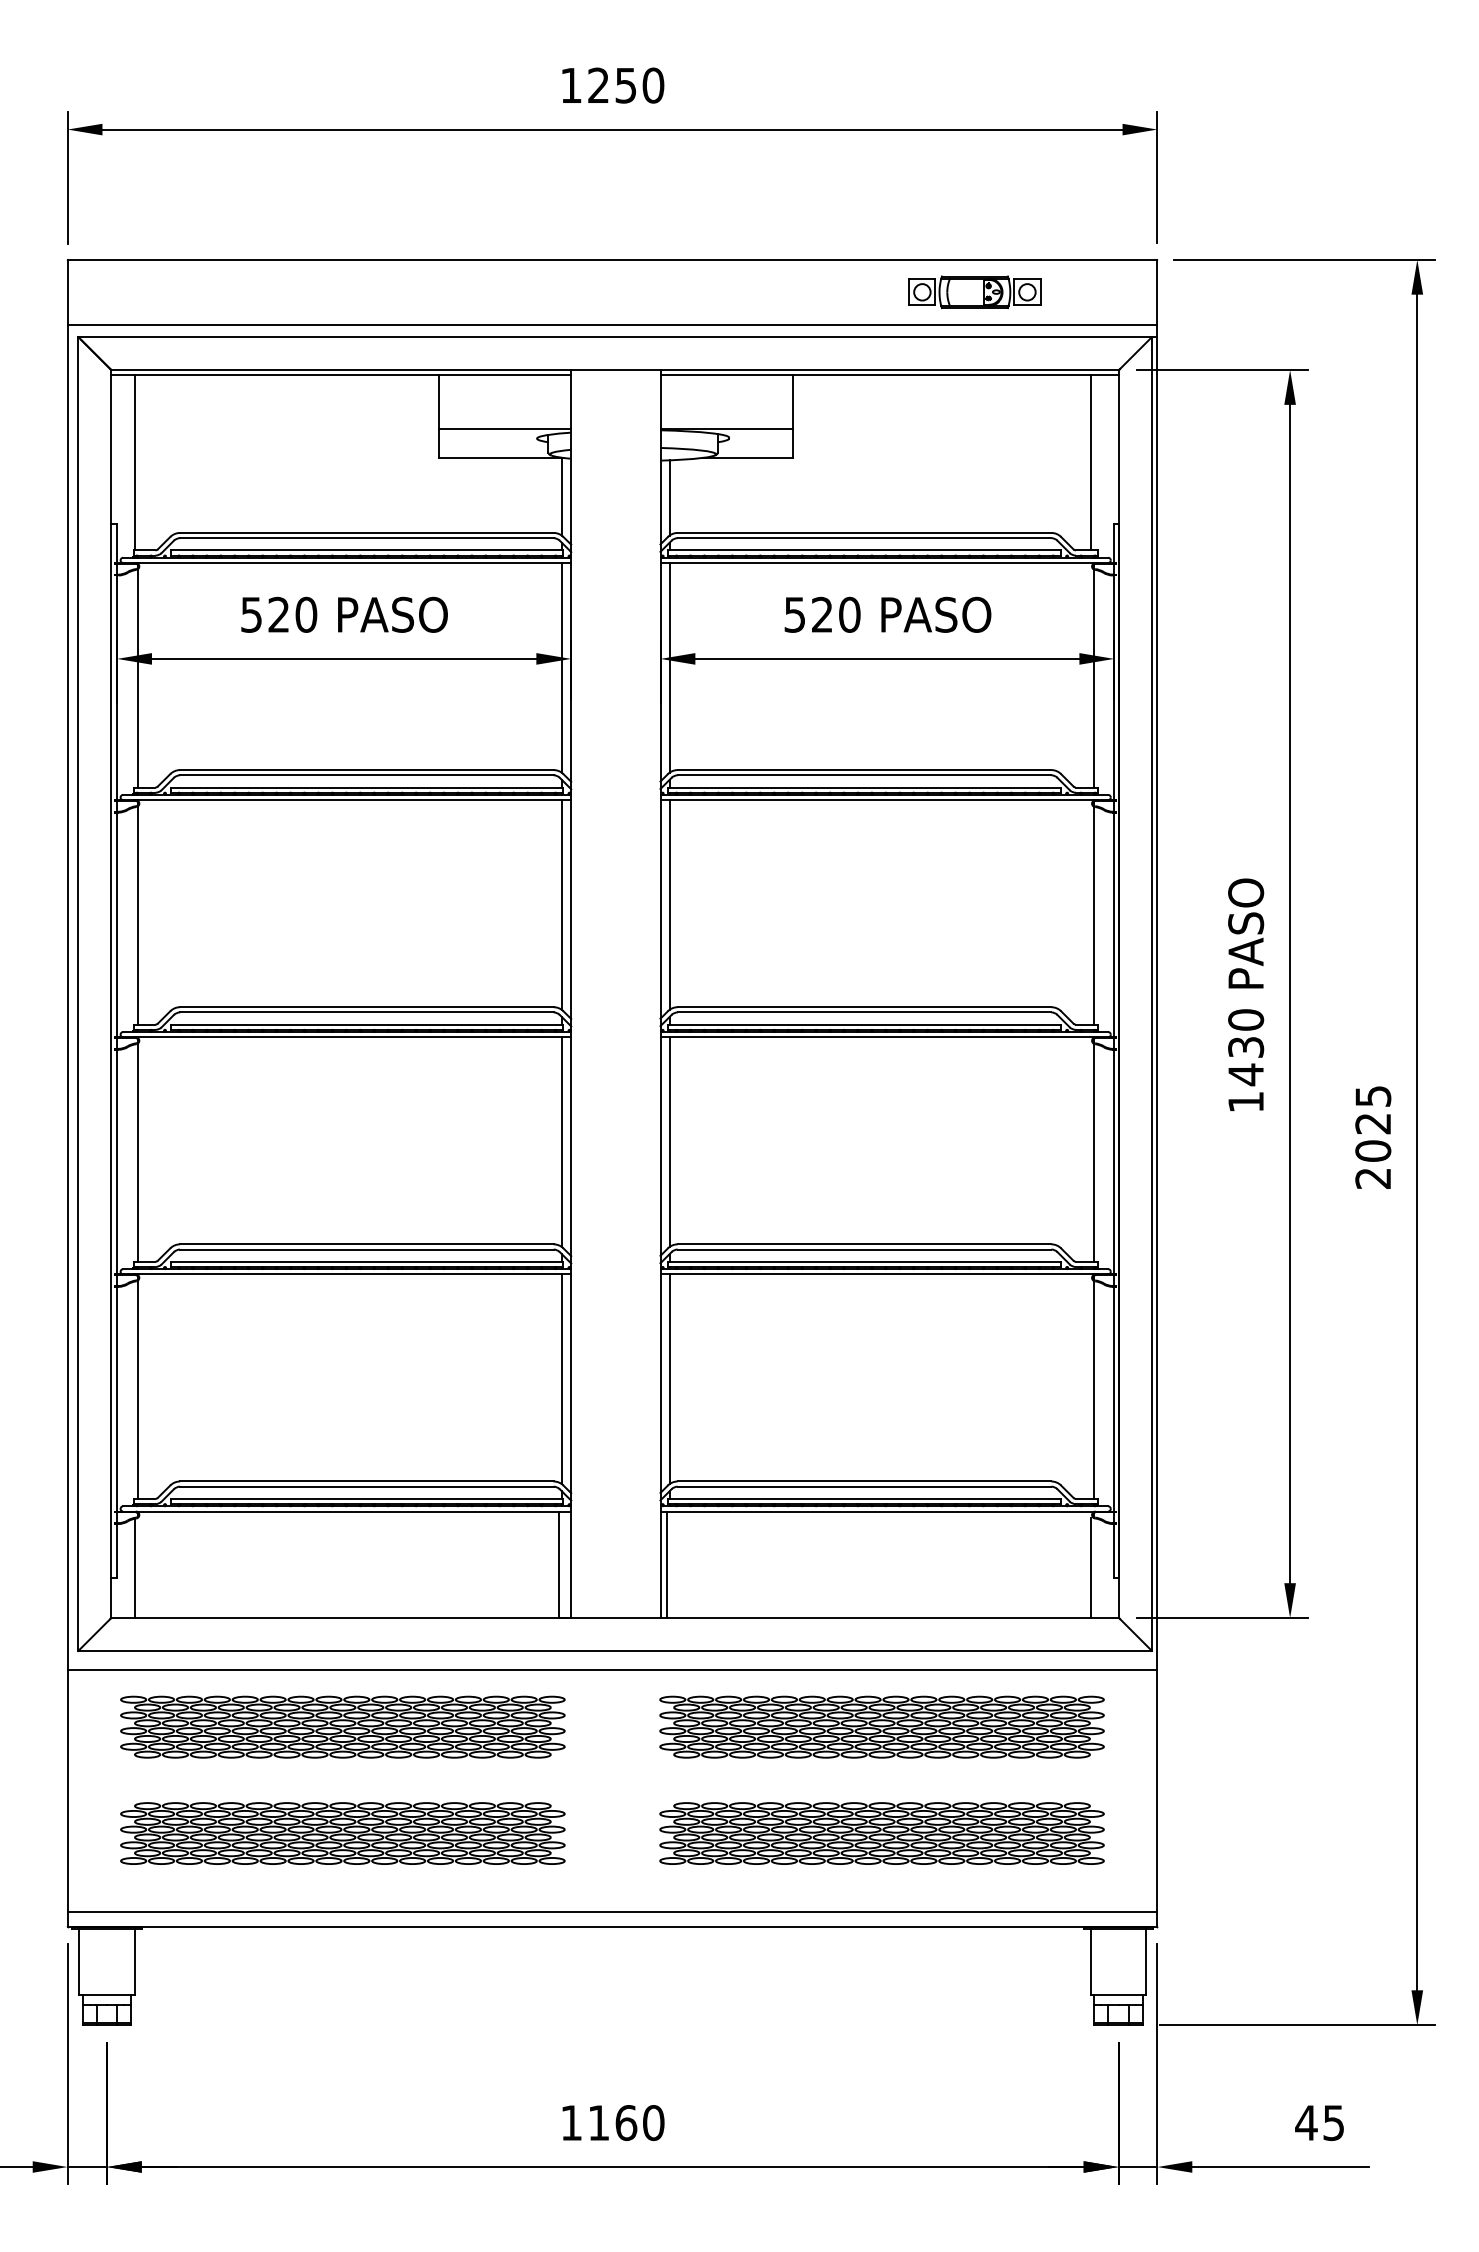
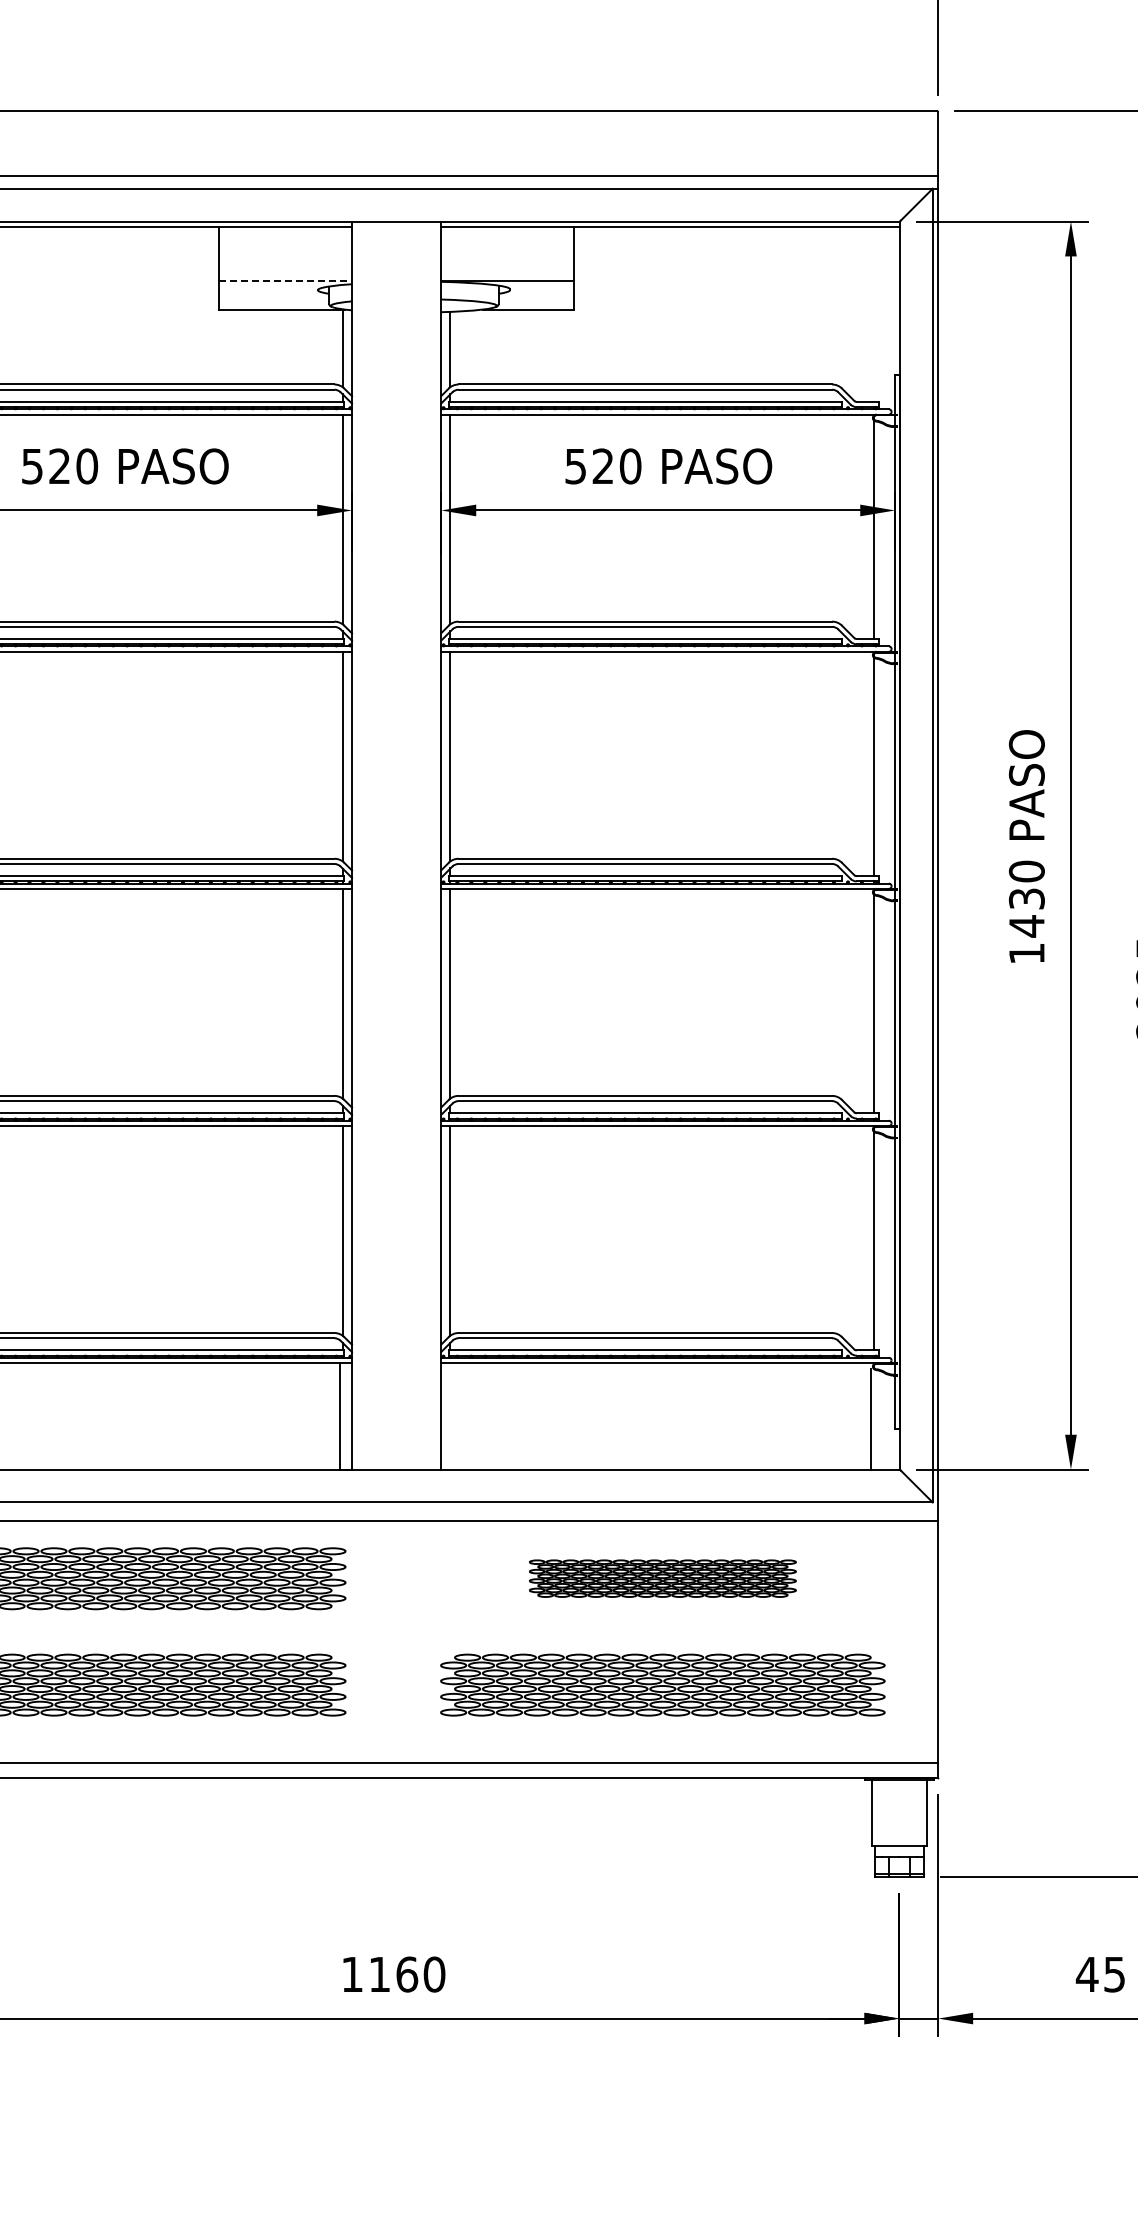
part: (974, 292) -> (755, 144), removed
line: (505, 429) -> (286, 281), solid -> dashed
line: (1090, 462) -> (871, 314), removed
line: (666, 1564) -> (447, 1416), removed
part: (881, 1726) -> (662, 1578), size x0.6

